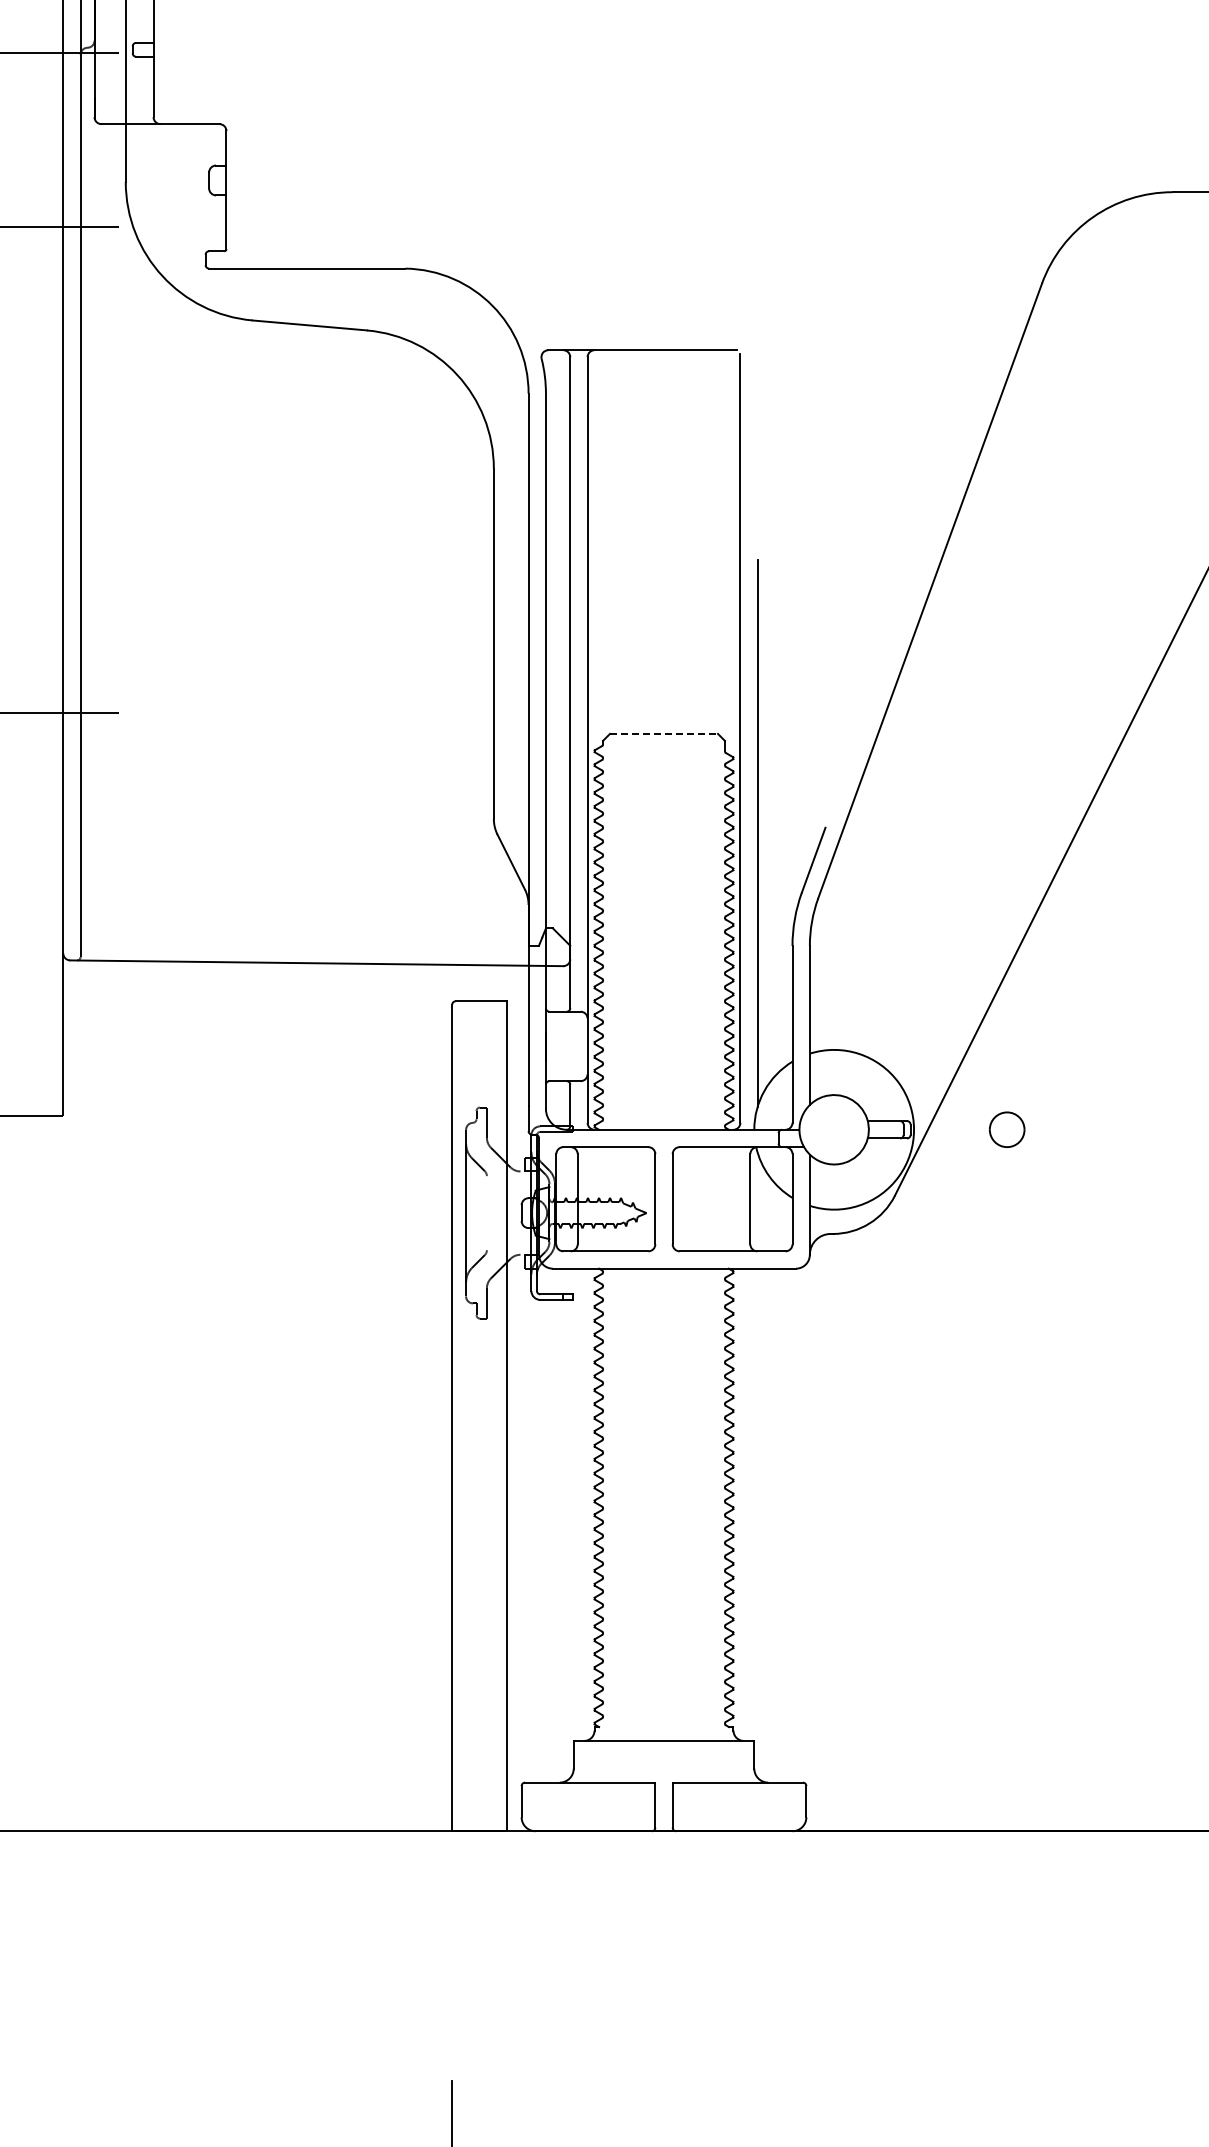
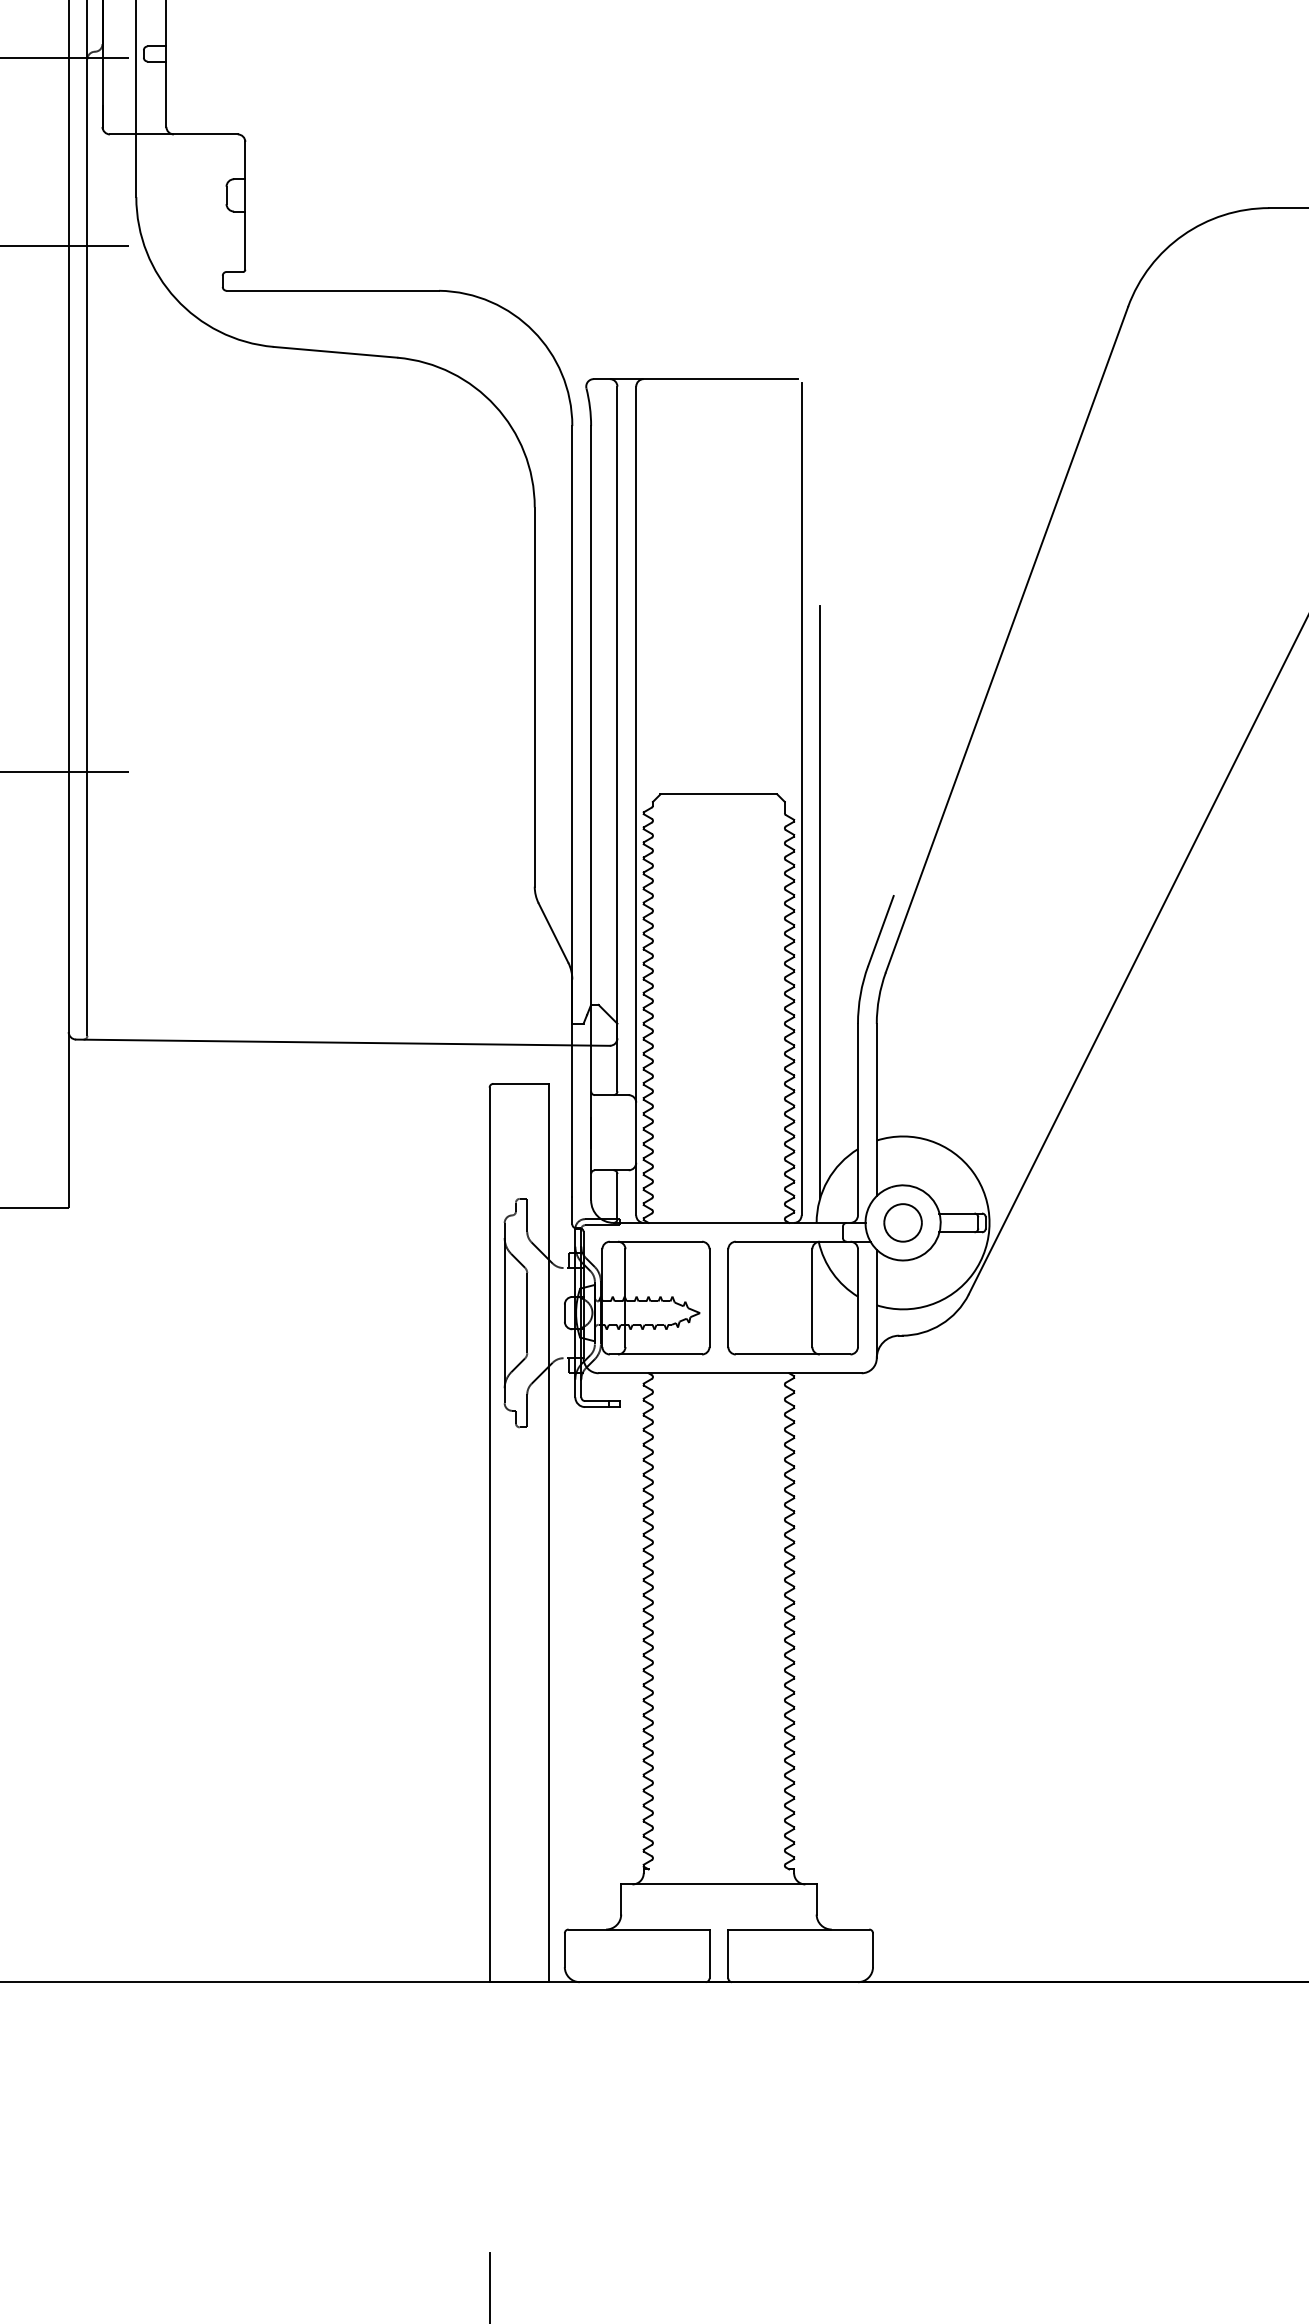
line: (663, 733) -> (718, 793), dashed -> solid
part: (1006, 1129) -> (902, 1222), moved
line: (486, 1213) -> (526, 1313), added

